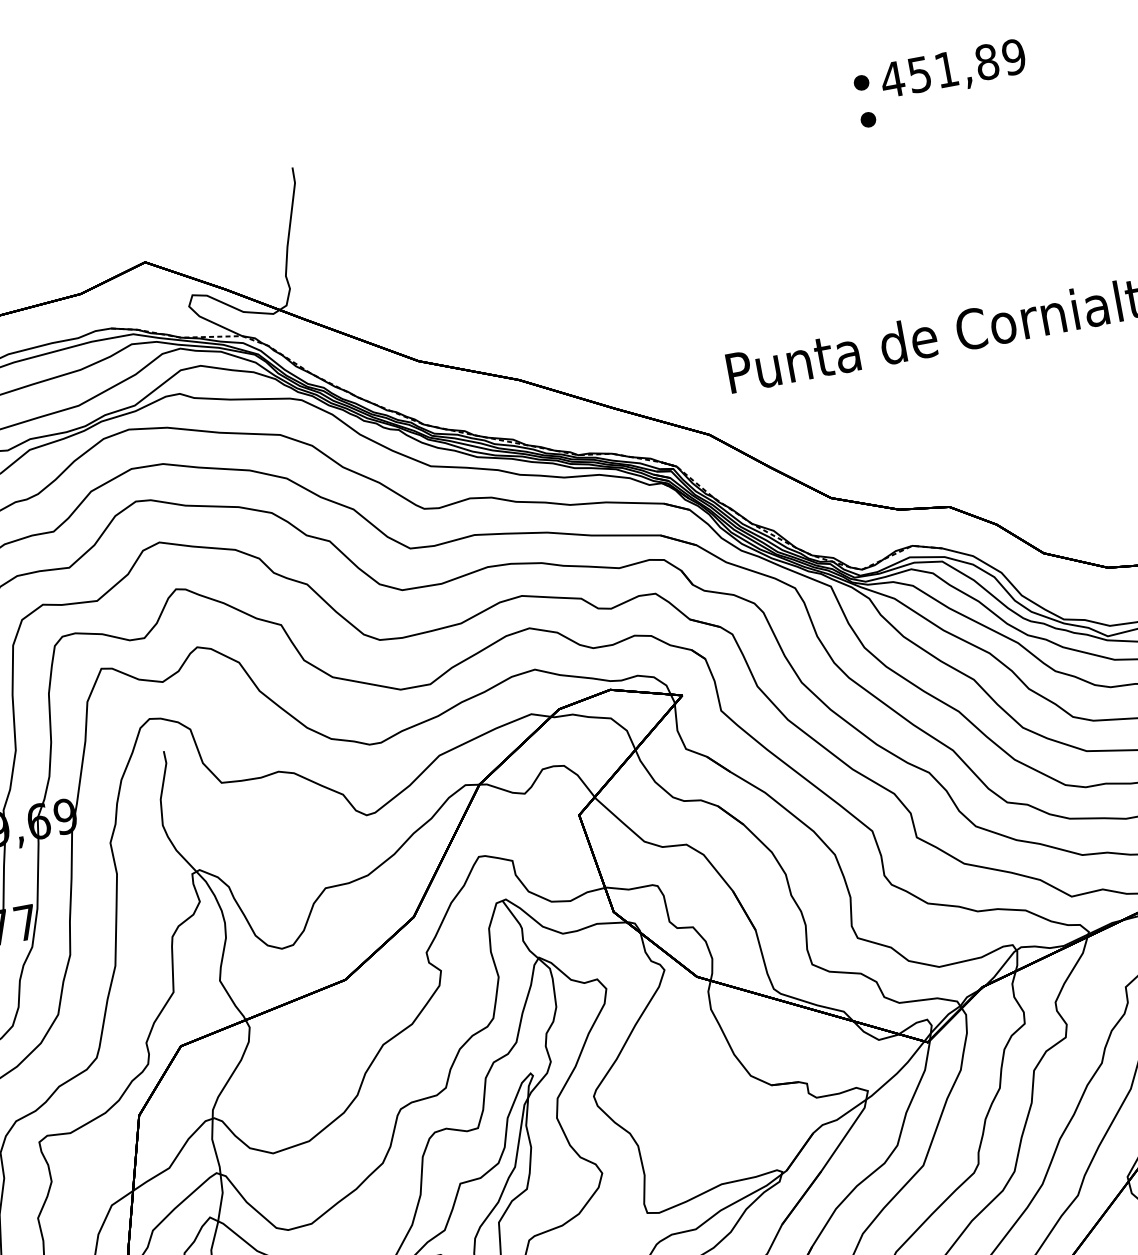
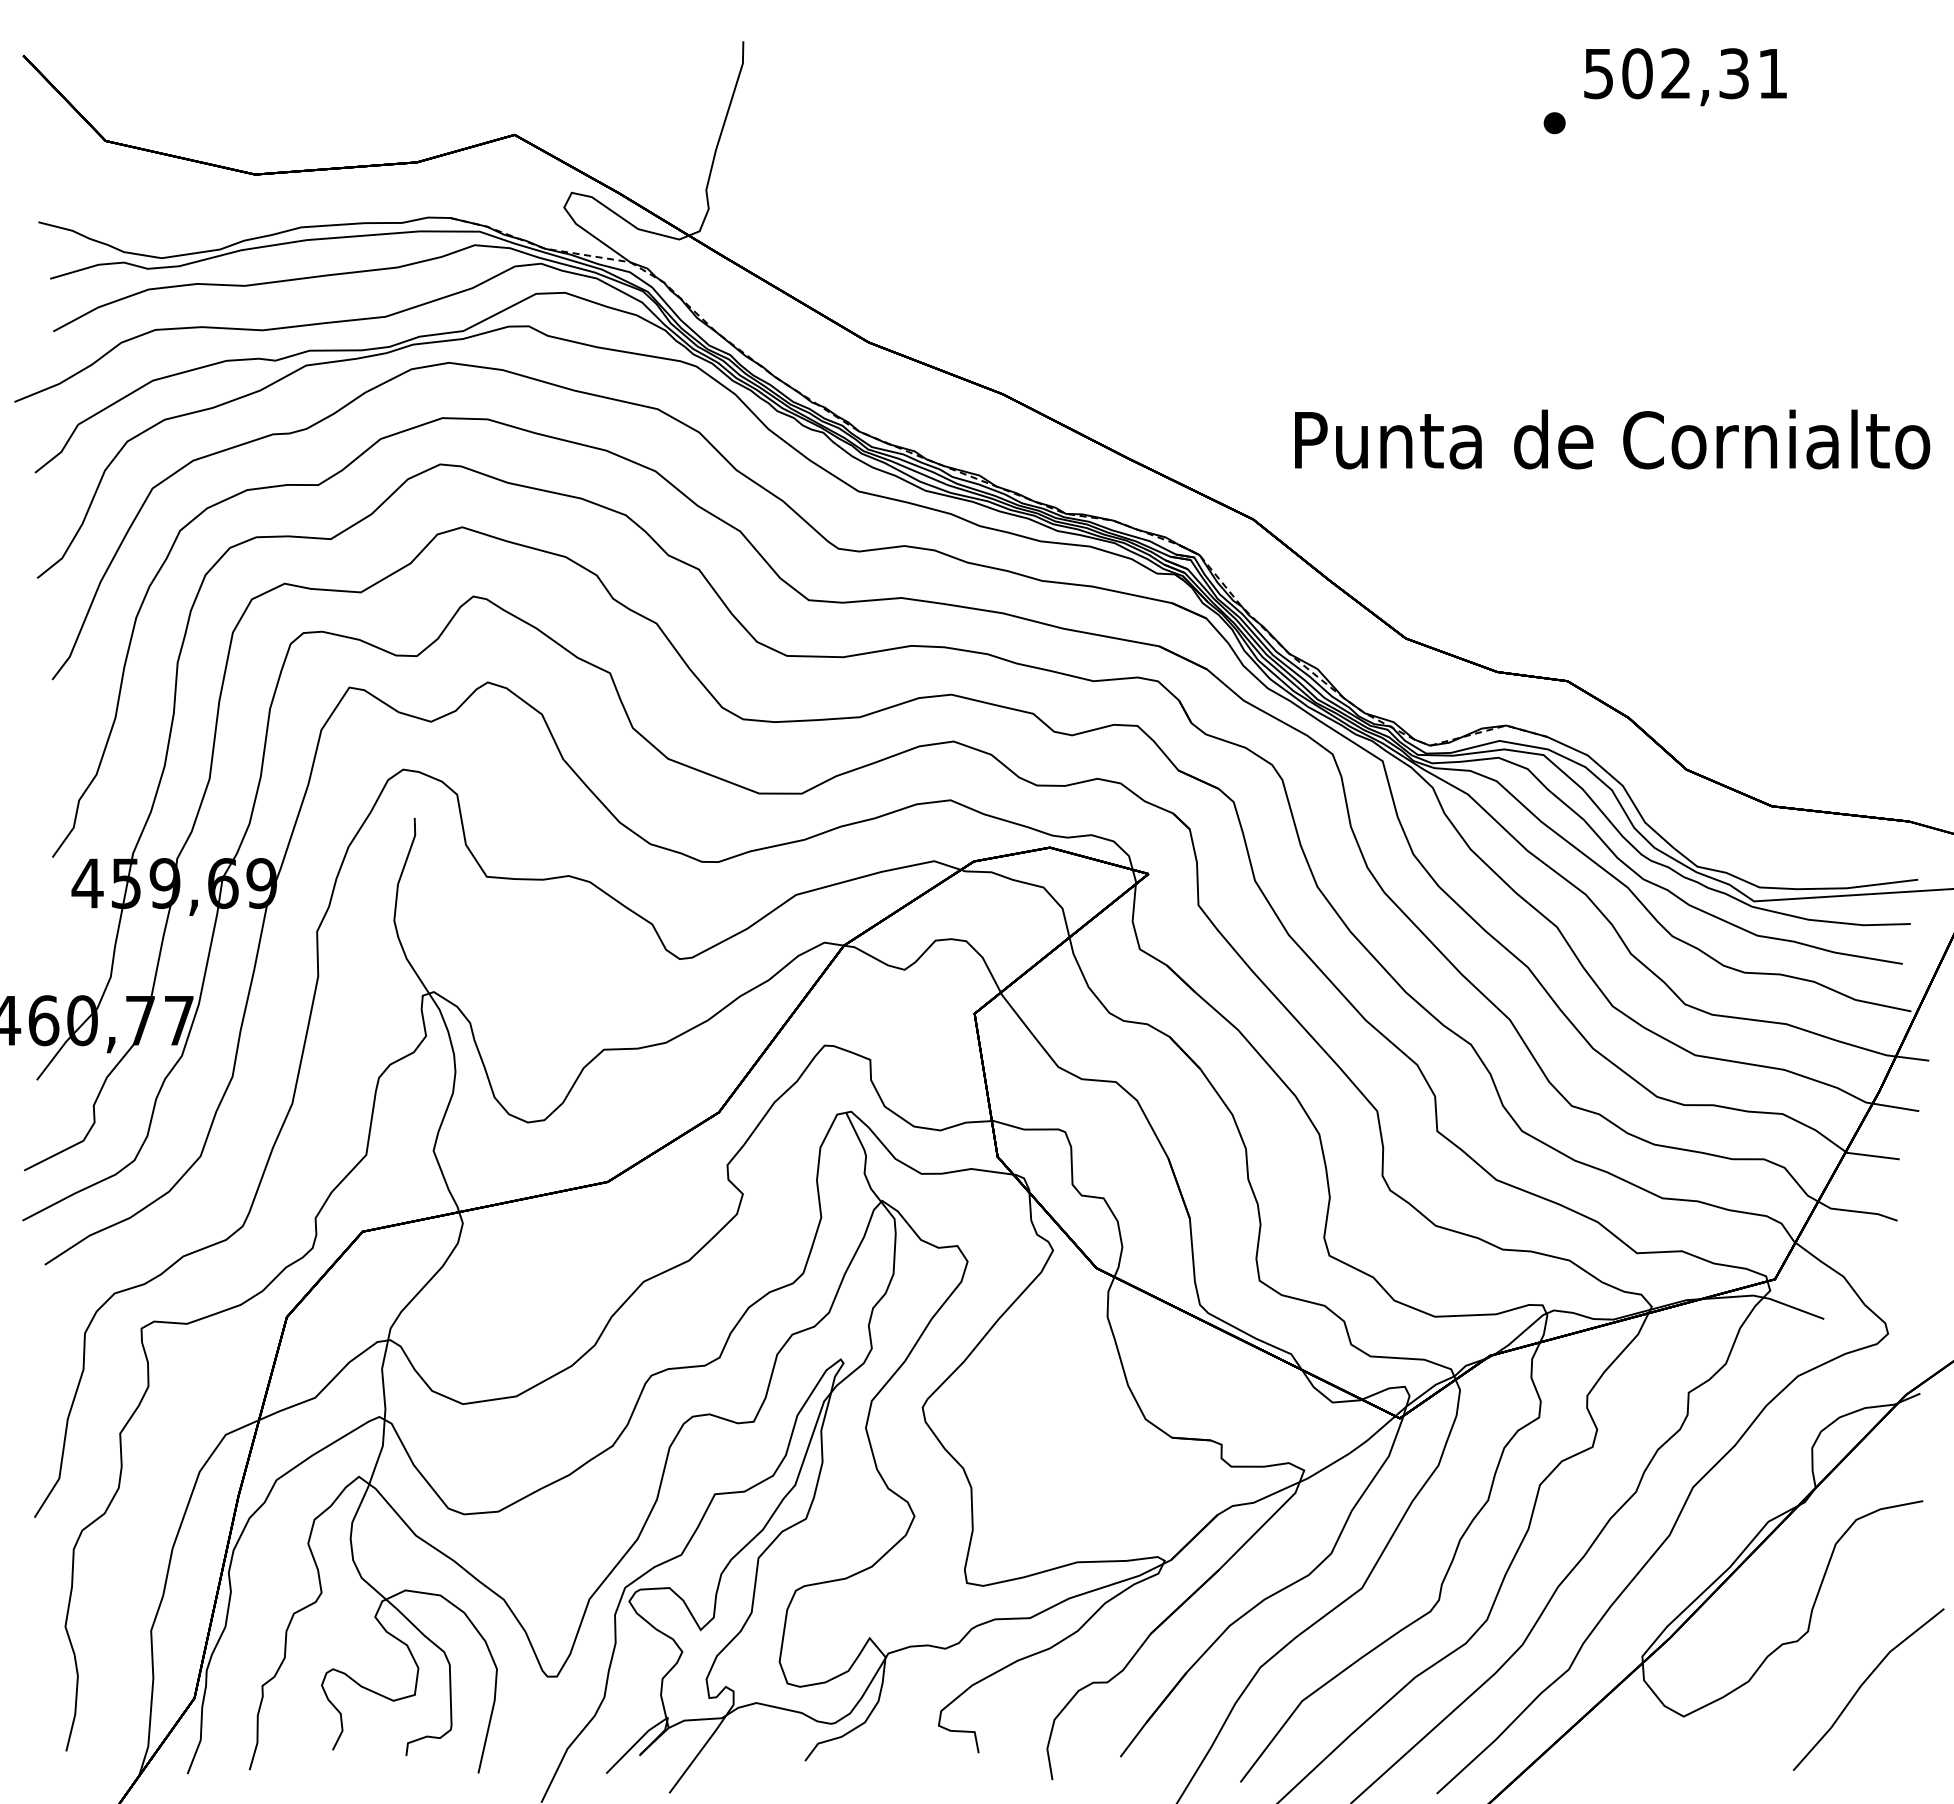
text: (953, 68) -> (1685, 73), 451,89 -> 502,31
part: (861, 83) -> (1554, 70), removed

